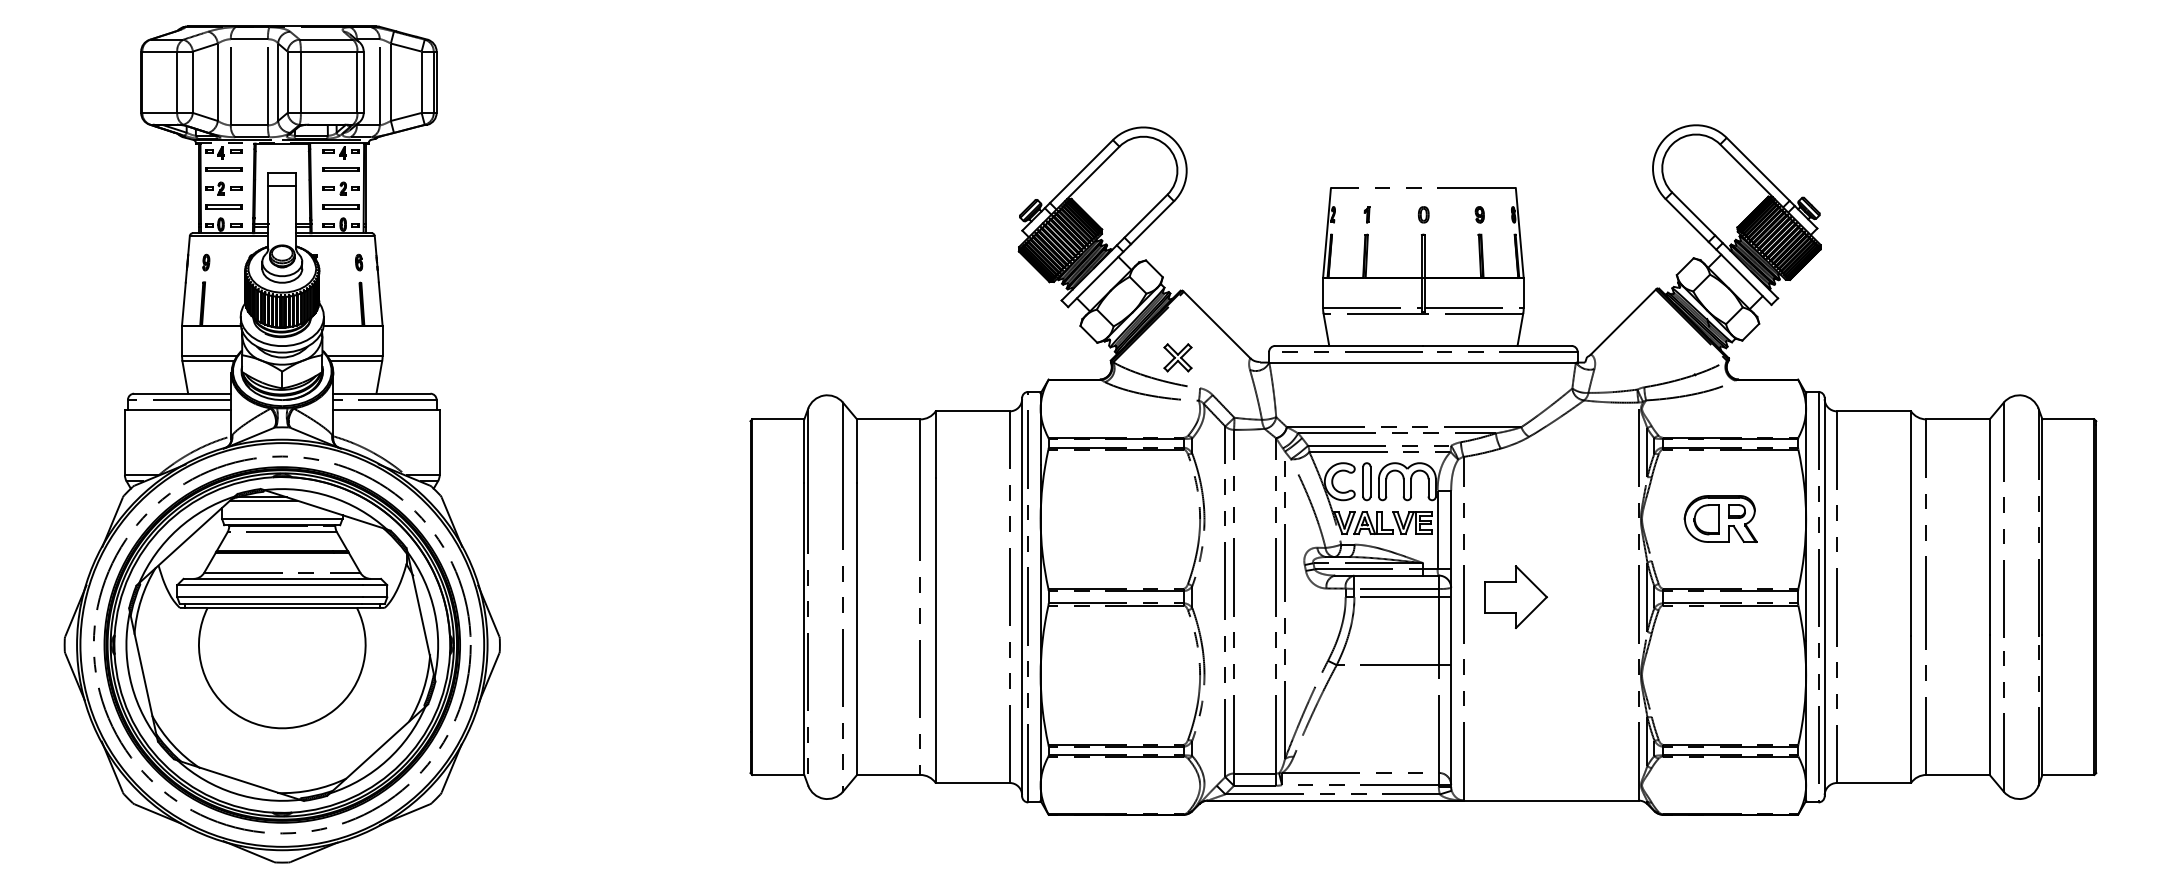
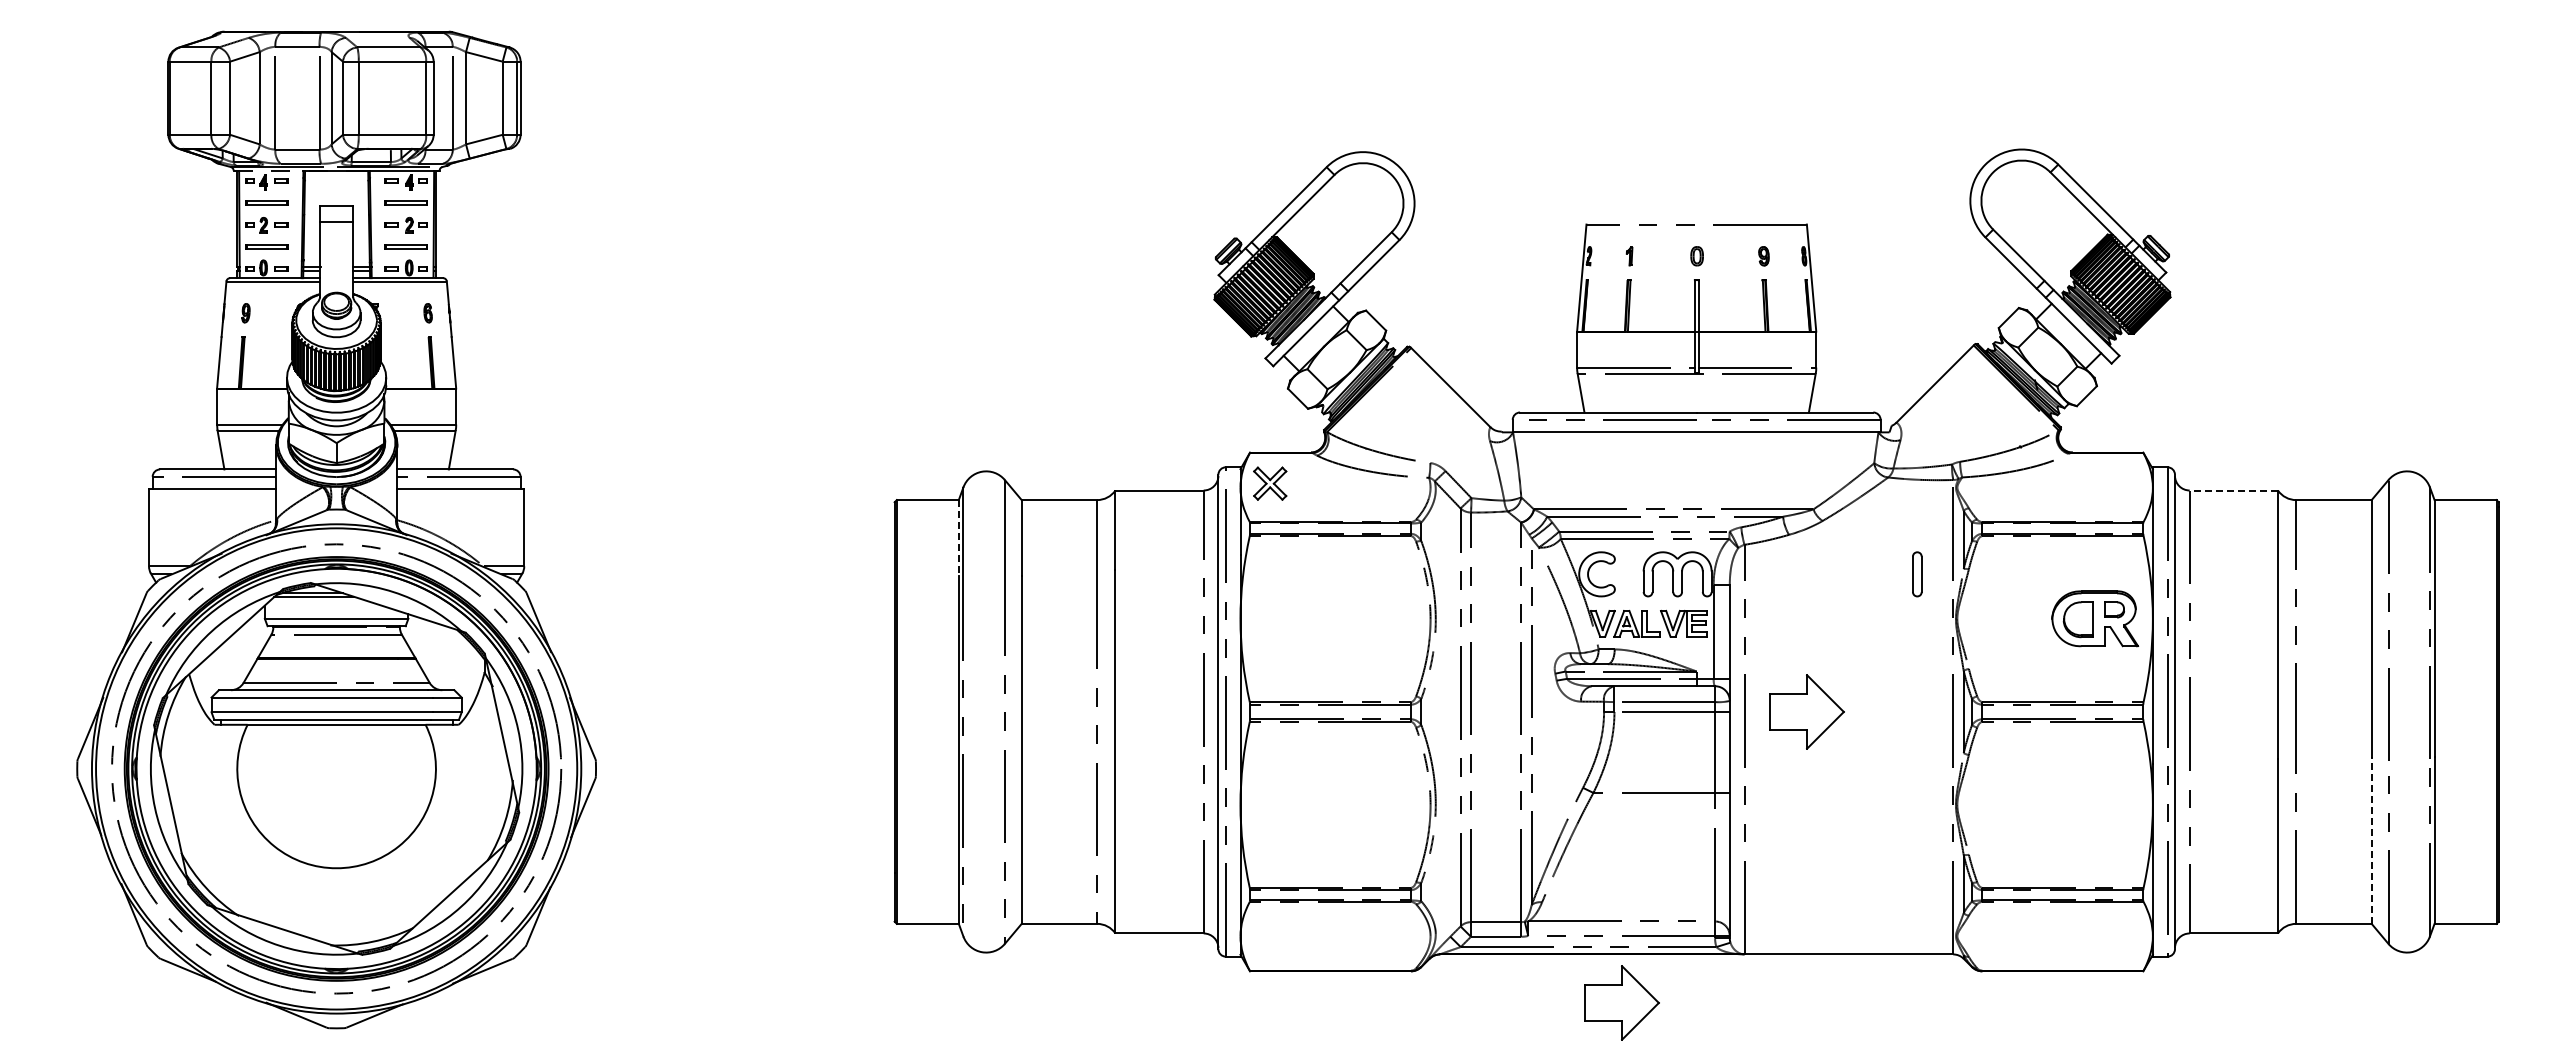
part: (1178, 357) -> (1270, 483), moved
line: (1873, 411) -> (2233, 490), solid -> dashed
line: (804, 450) -> (958, 537), solid -> dashed
part: (1367, 481) -> (1917, 574), moved
part: (1721, 518) -> (2095, 618), moved
line: (1989, 705) -> (2371, 840), solid -> dashed
part: (1360, 840) -> (1621, 1002), added

